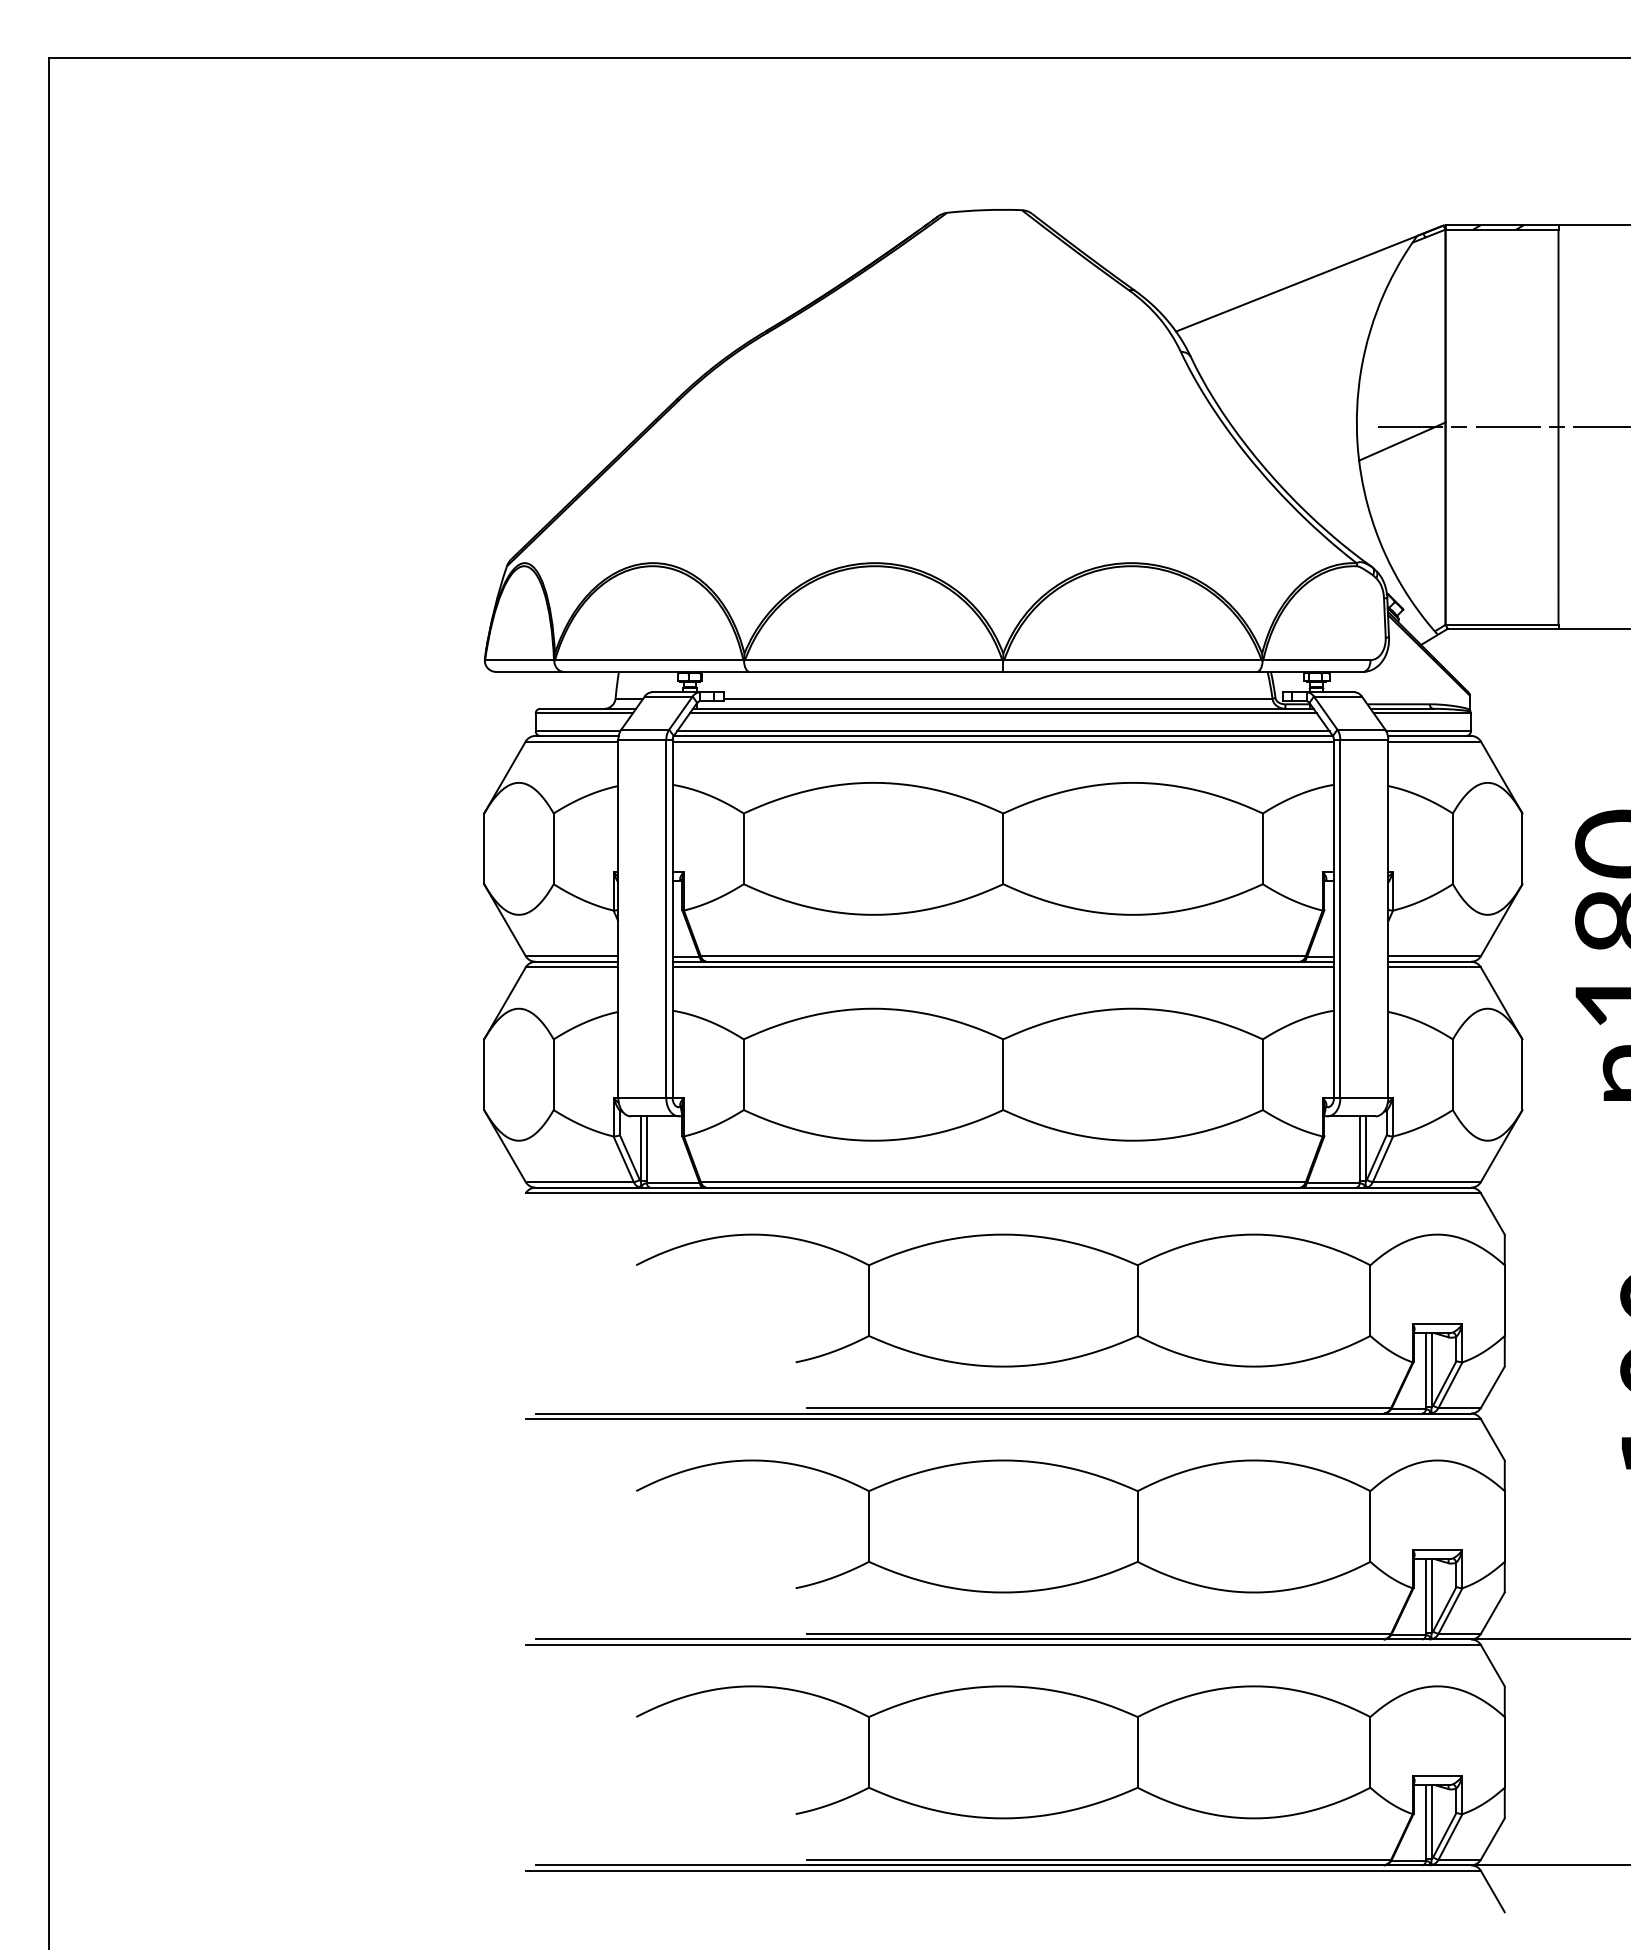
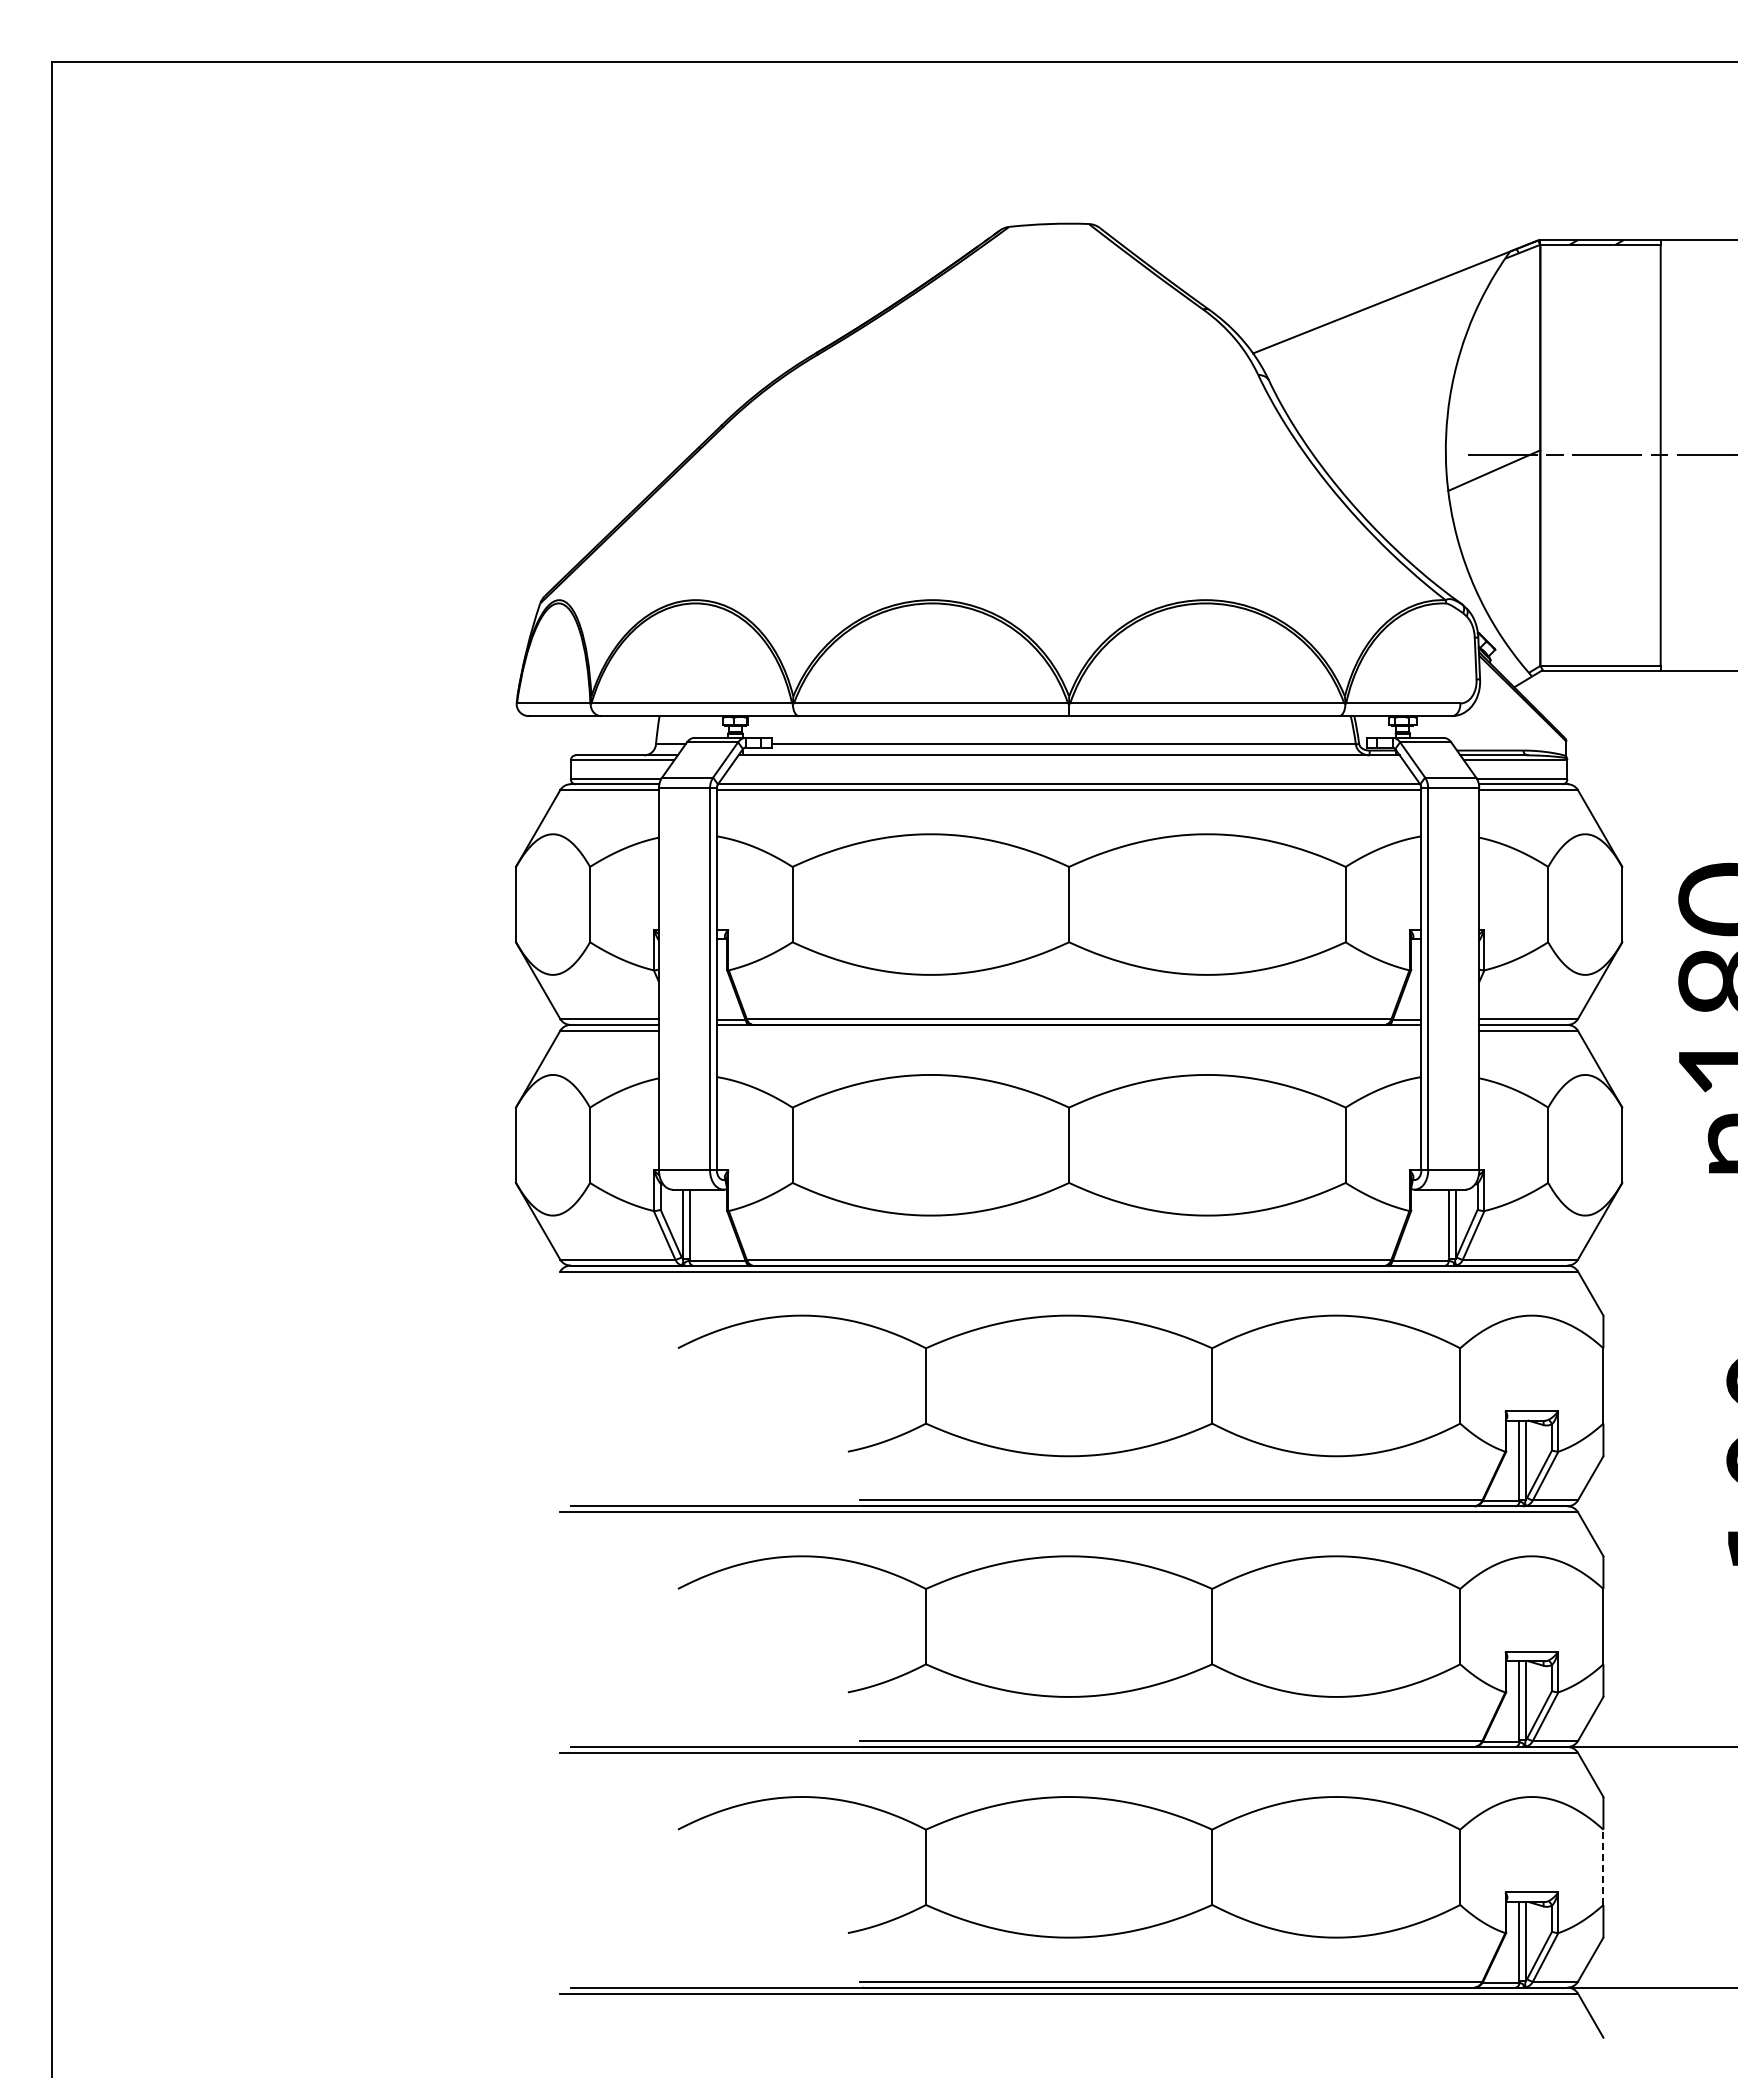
line: (1003, 713) -> (1069, 760), removed
line: (1002, 731) -> (1068, 779), removed
line: (1002, 967) -> (1068, 1030), removed
line: (1504, 1752) -> (1603, 1867), solid -> dashed

